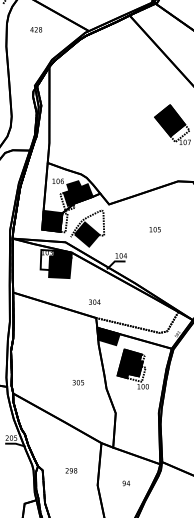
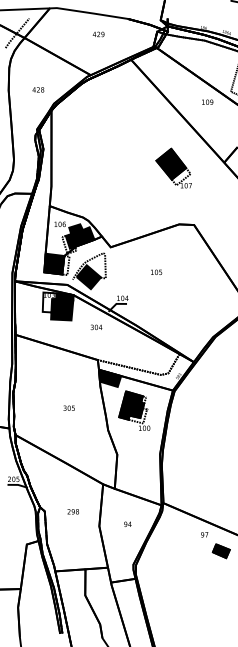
text: (36, 29) -> (38, 89), moved
text: (94, 302) -> (96, 327), moved
text: (77, 381) -> (68, 407), moved

